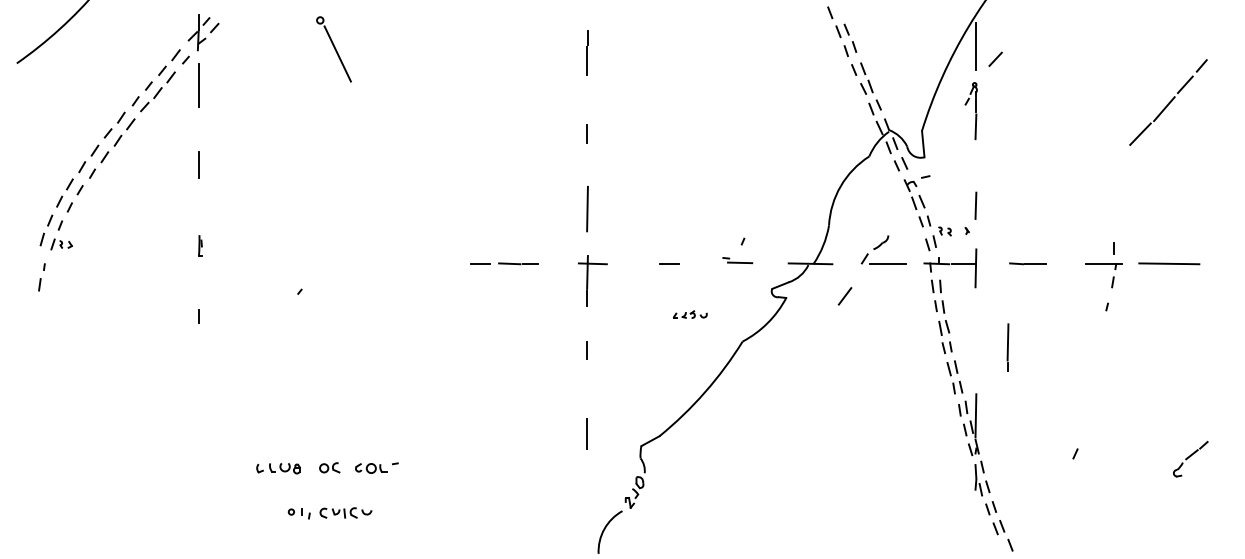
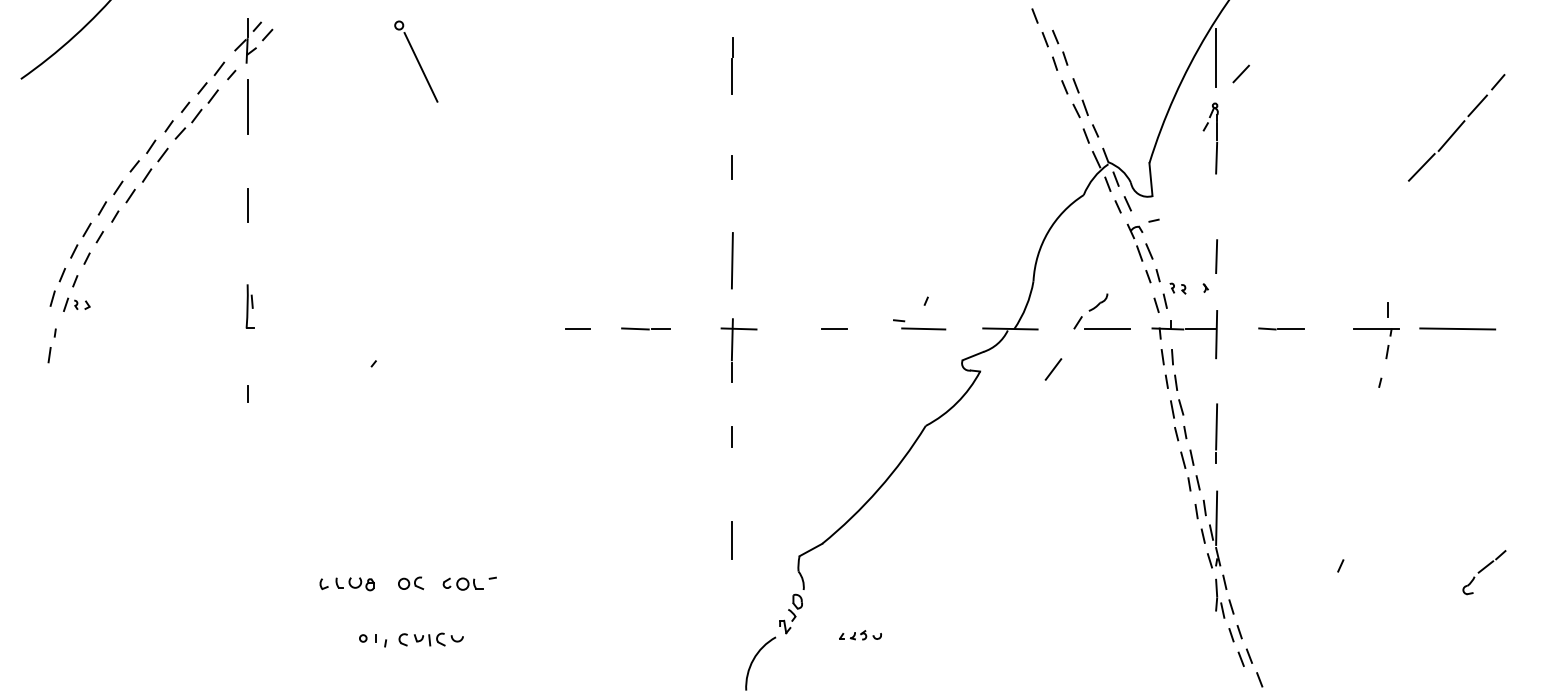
part: (200, 245) -> (249, 306), size x1.67
part: (737, 260) -> (919, 324), size x1.43
line: (480, 263) -> (577, 328), moved
part: (690, 314) -> (860, 635), moved
line: (1007, 347) -> (1216, 433), moved

